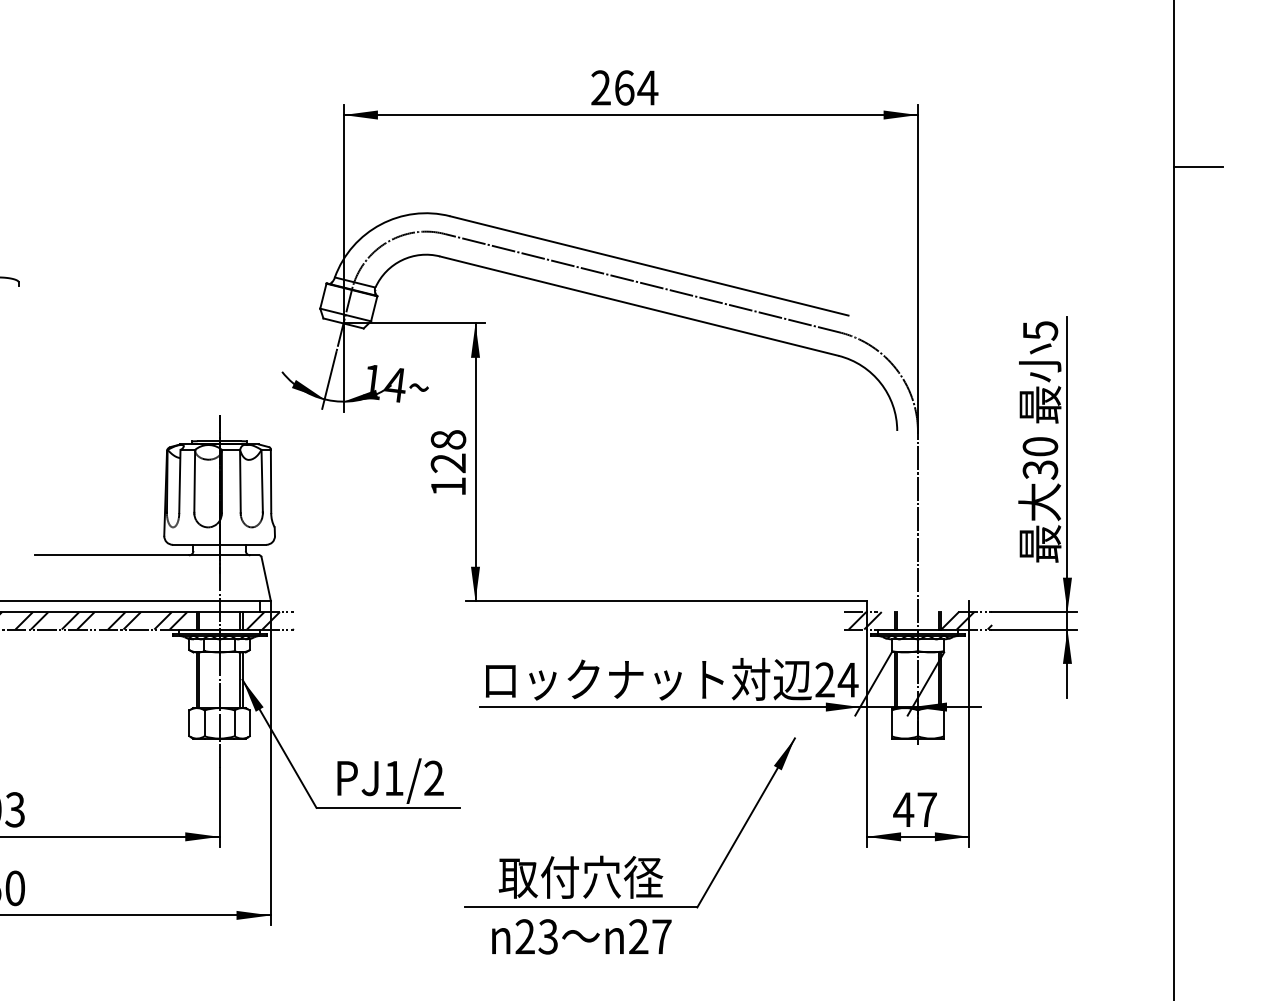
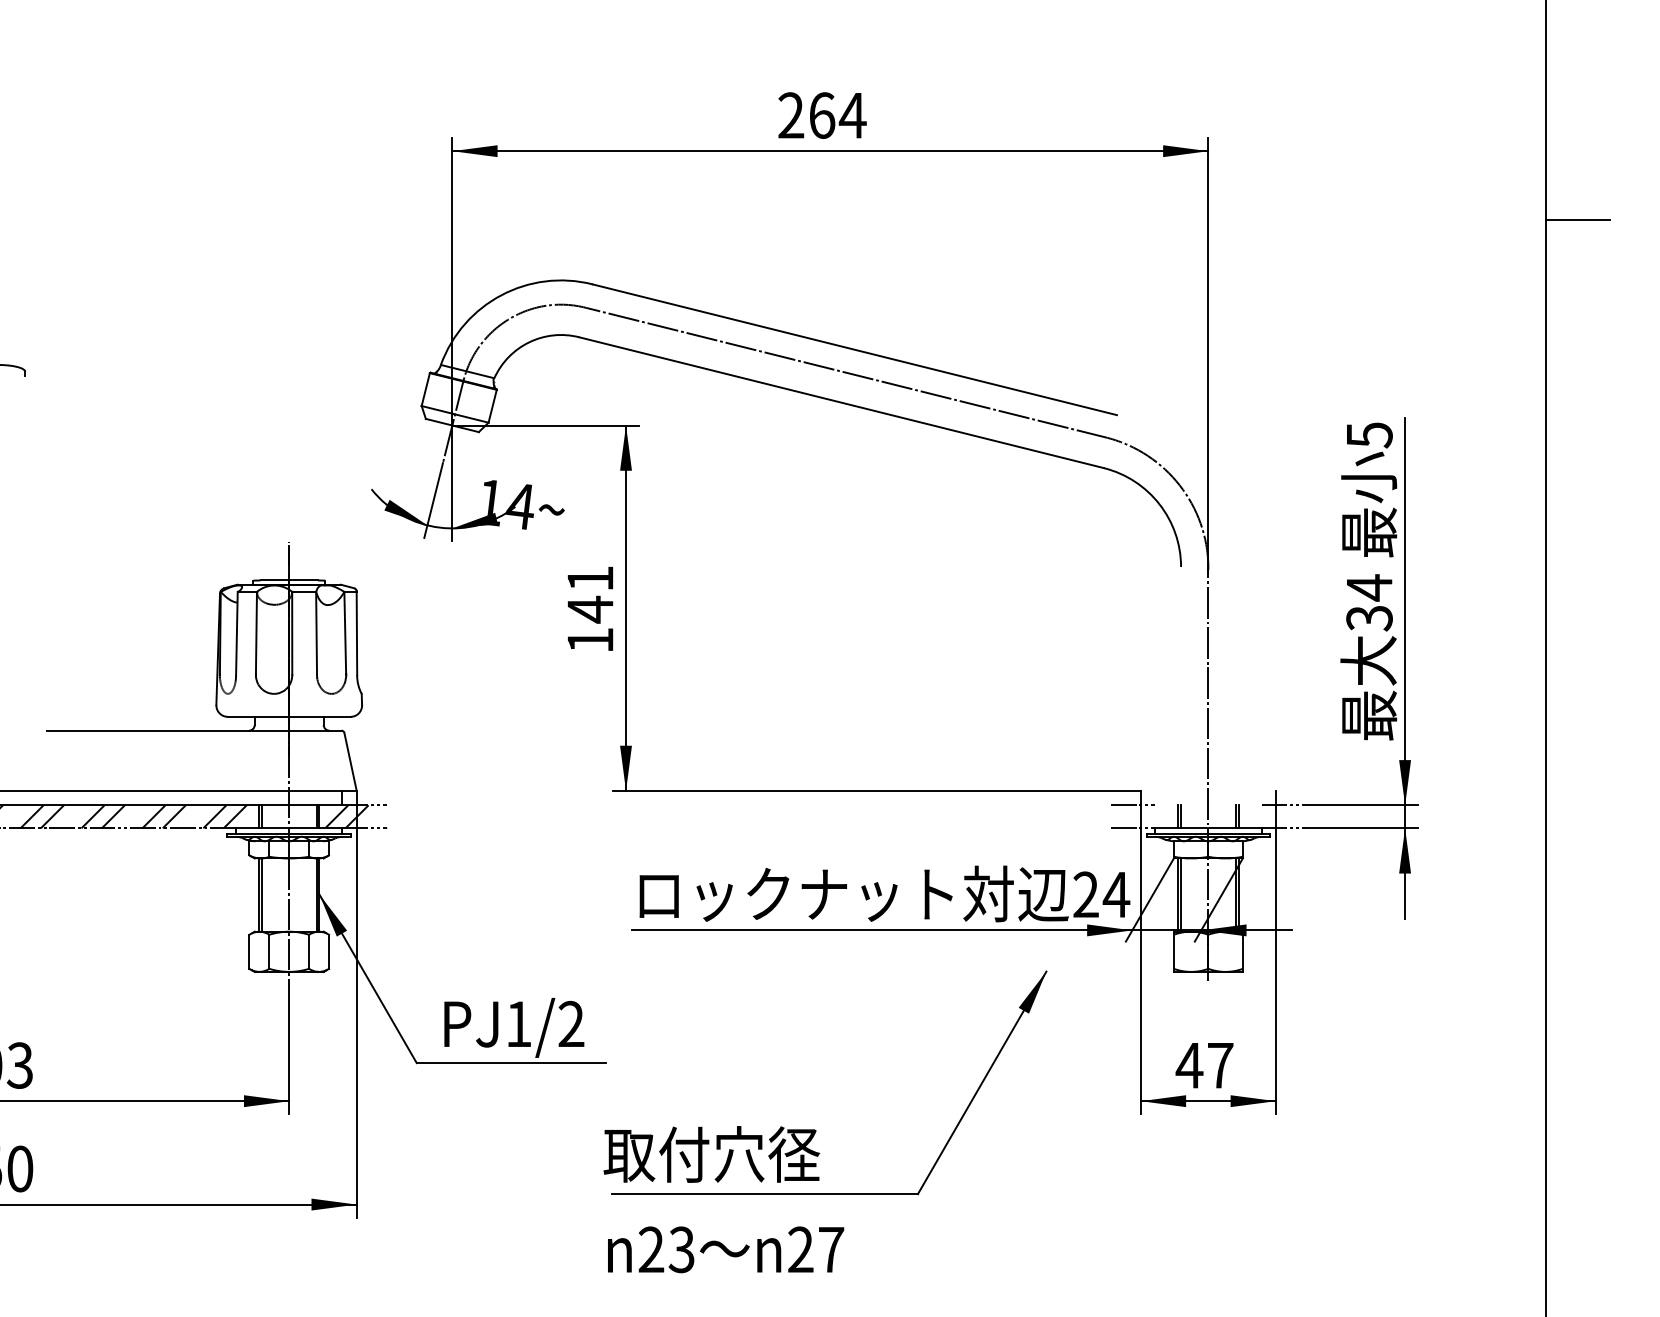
text: (1040, 446) -> (1369, 587), 30 -> 34
text: (448, 451) -> (590, 594), 128 -> 141
hatch: (864, 620) -> (1138, 816), removed
hatch: (966, 620) -> (1272, 816), removed
text: (580, 877) -> (711, 1154), moved
text: (582, 936) -> (726, 1249), moved

